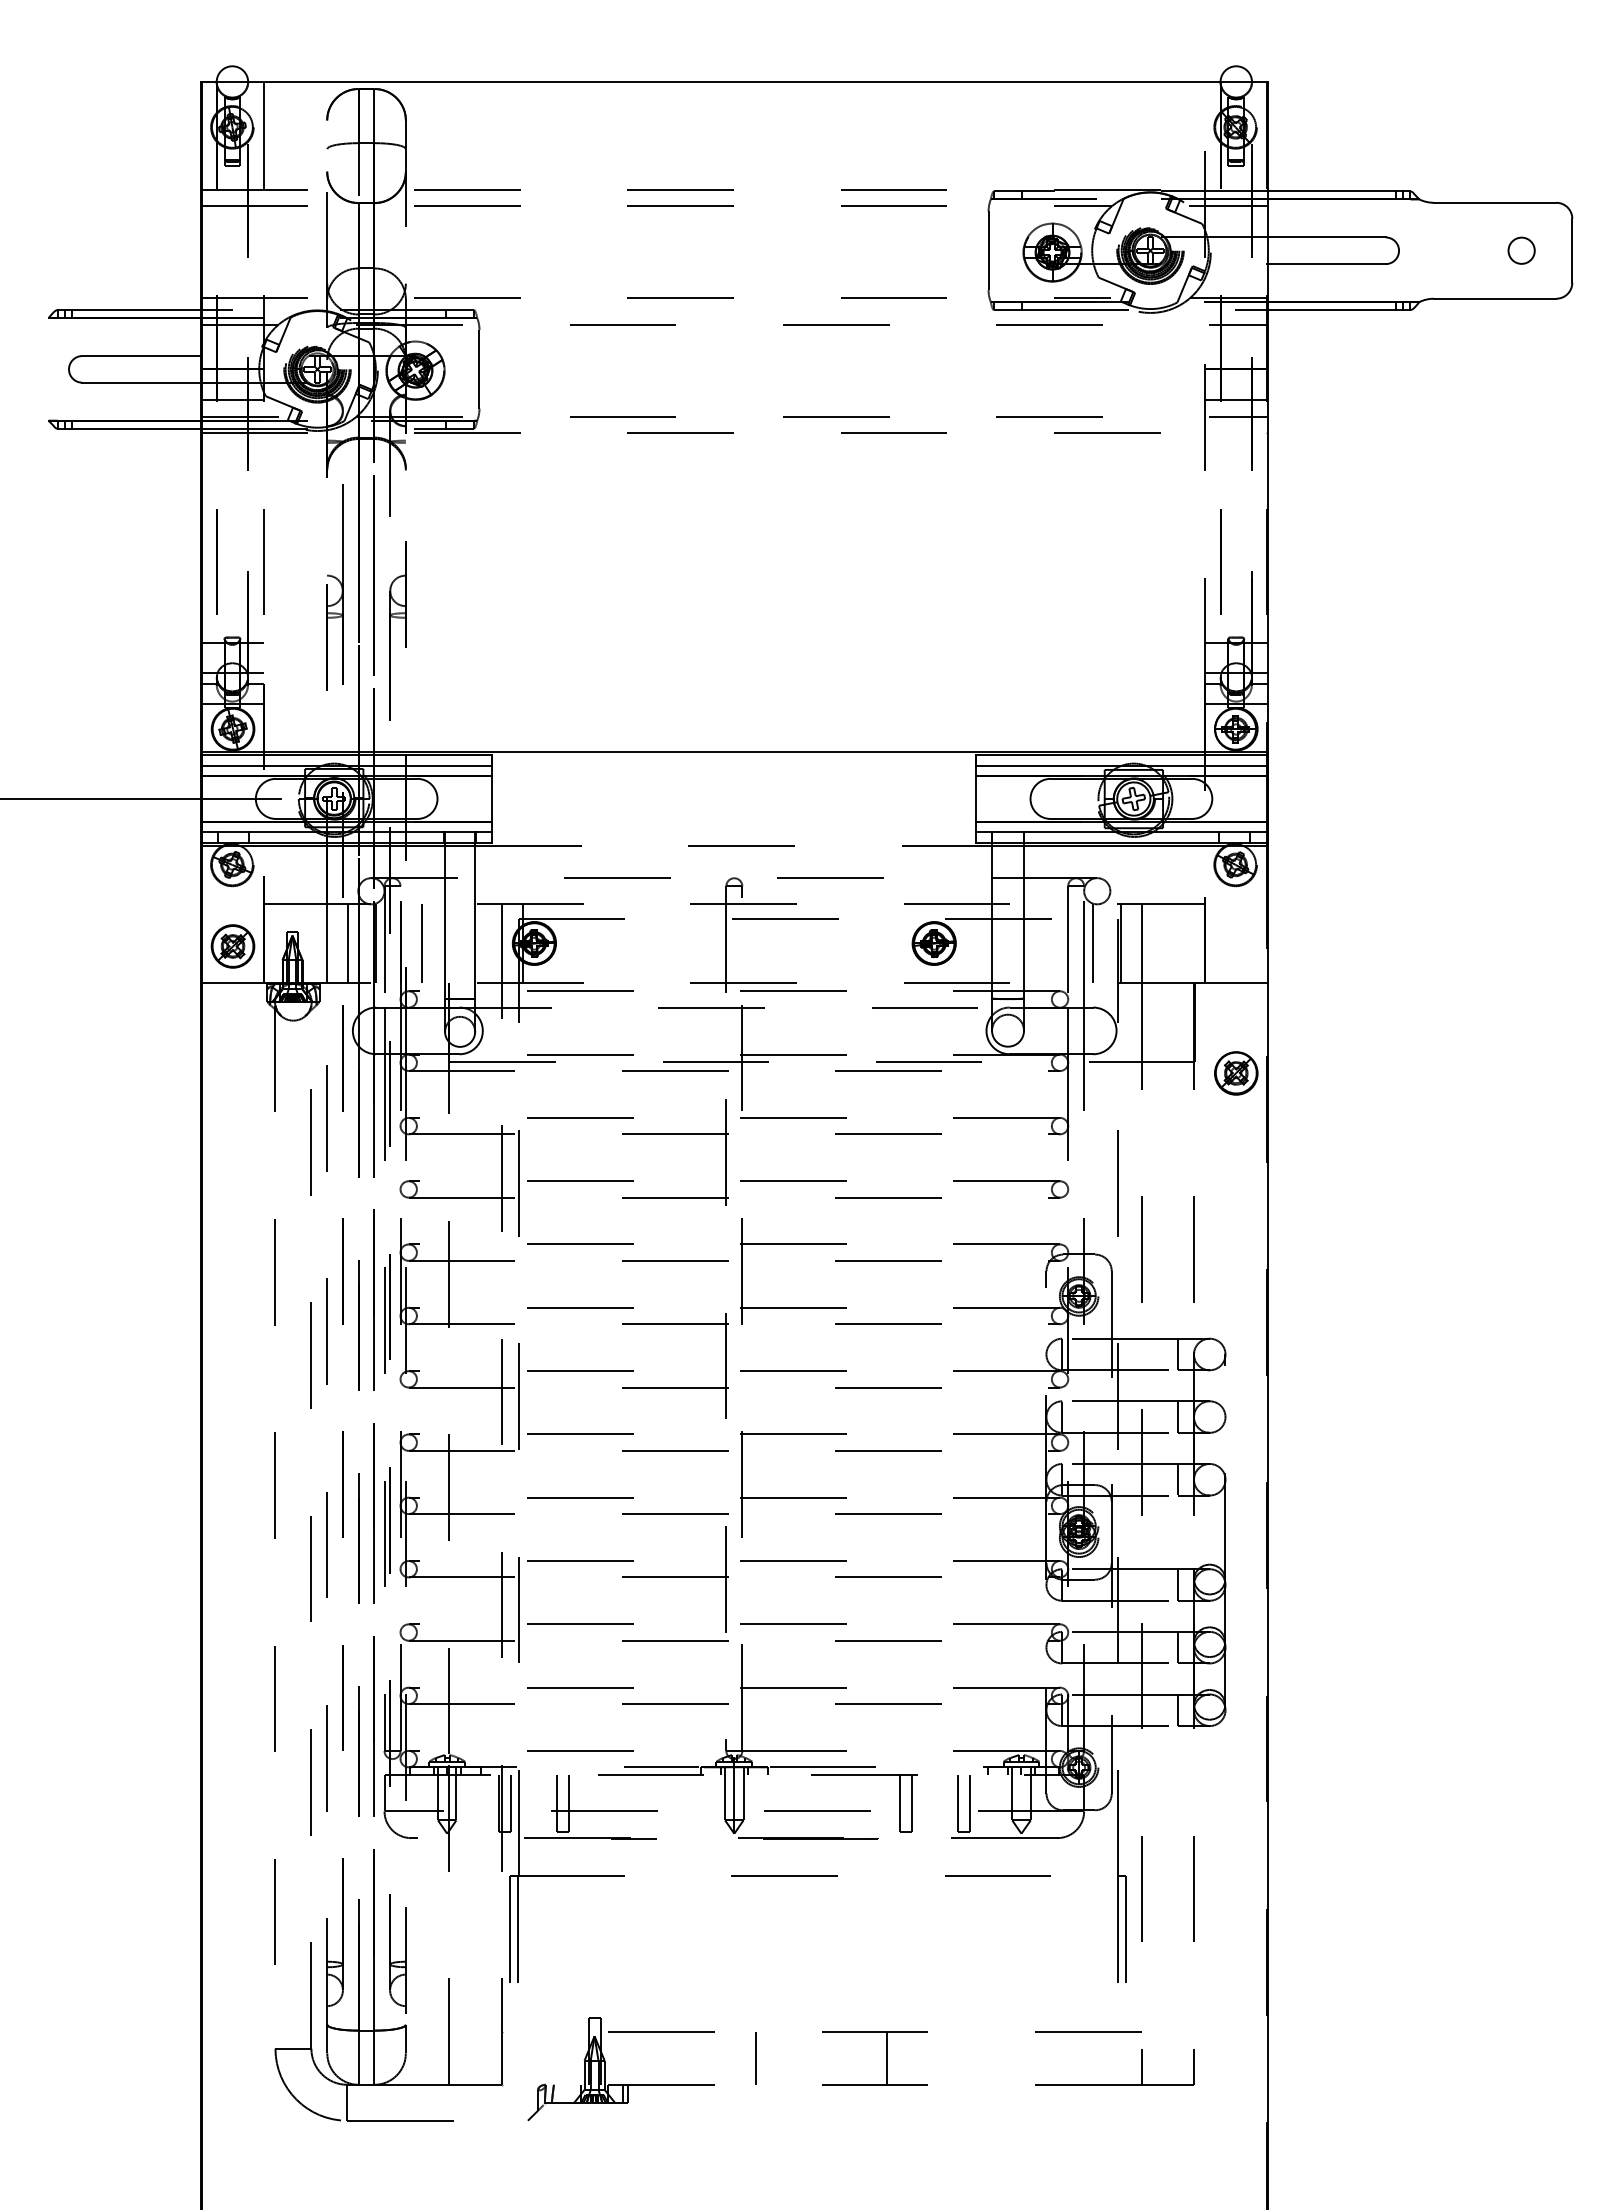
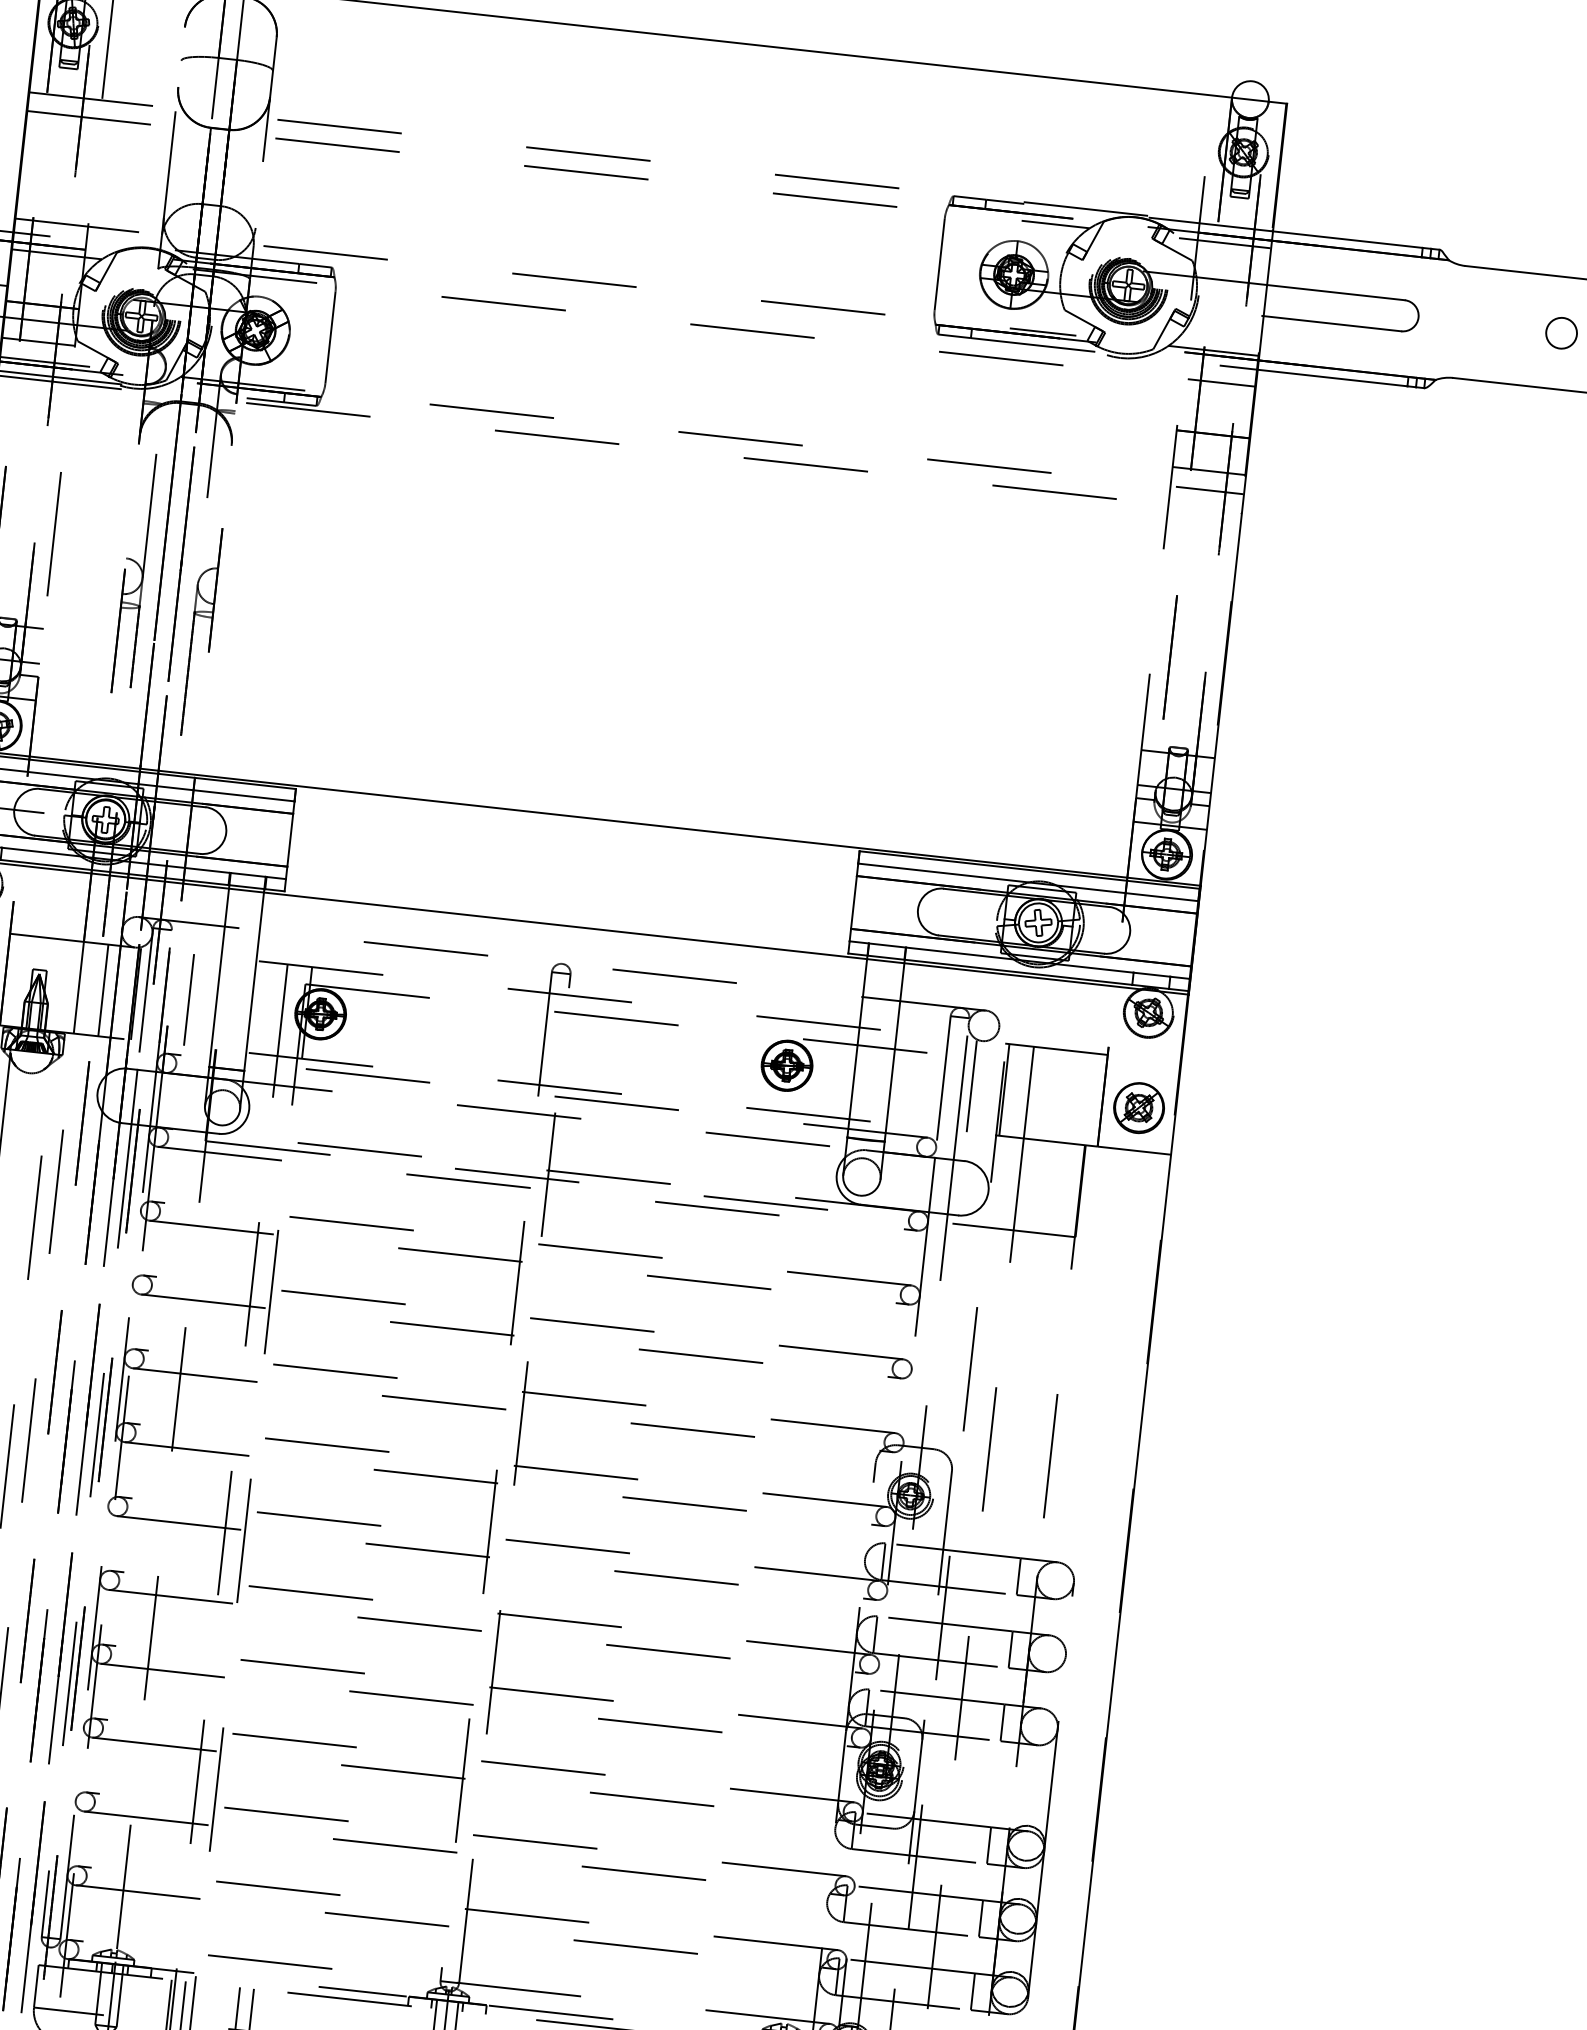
line: (734, 845) -> (566, 925), dashed -> solid
part: (1236, 1073) -> (1139, 1108), moved

